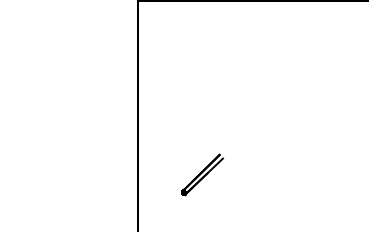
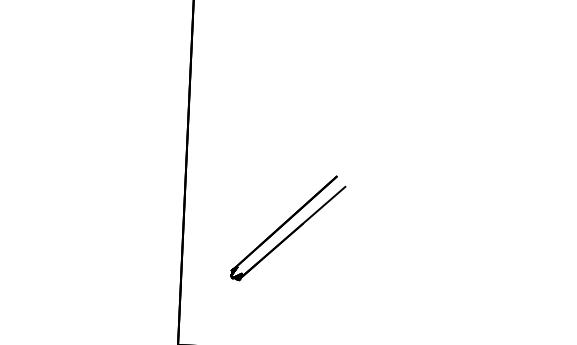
part: (202, 174) -> (288, 227), size x1.67

